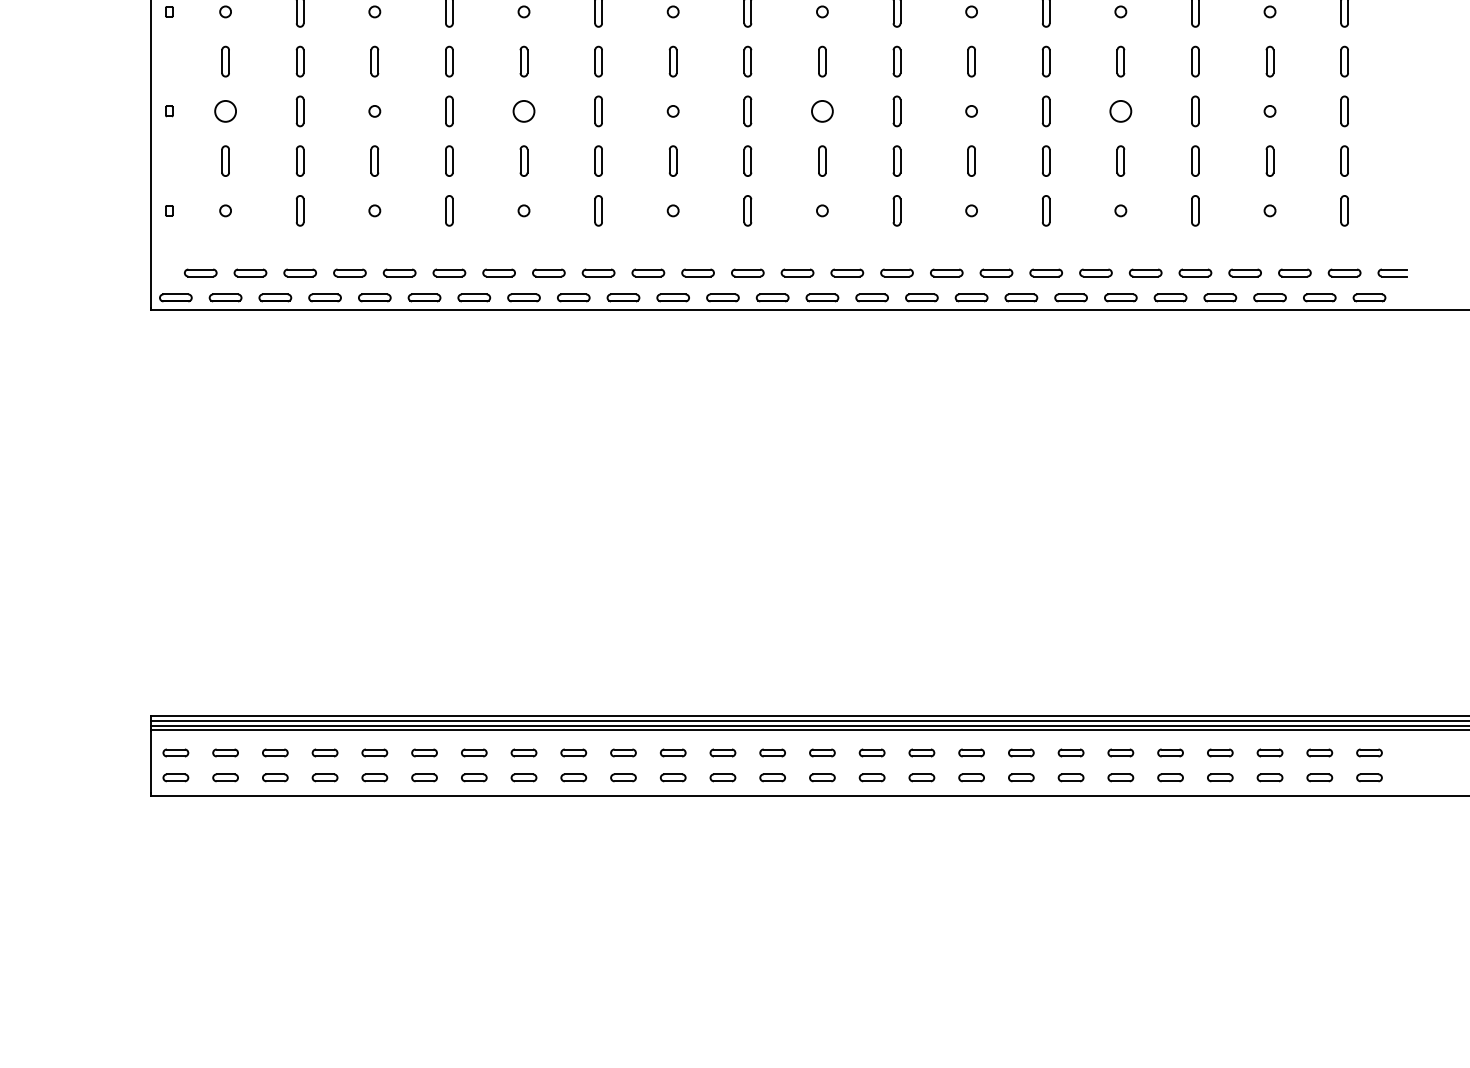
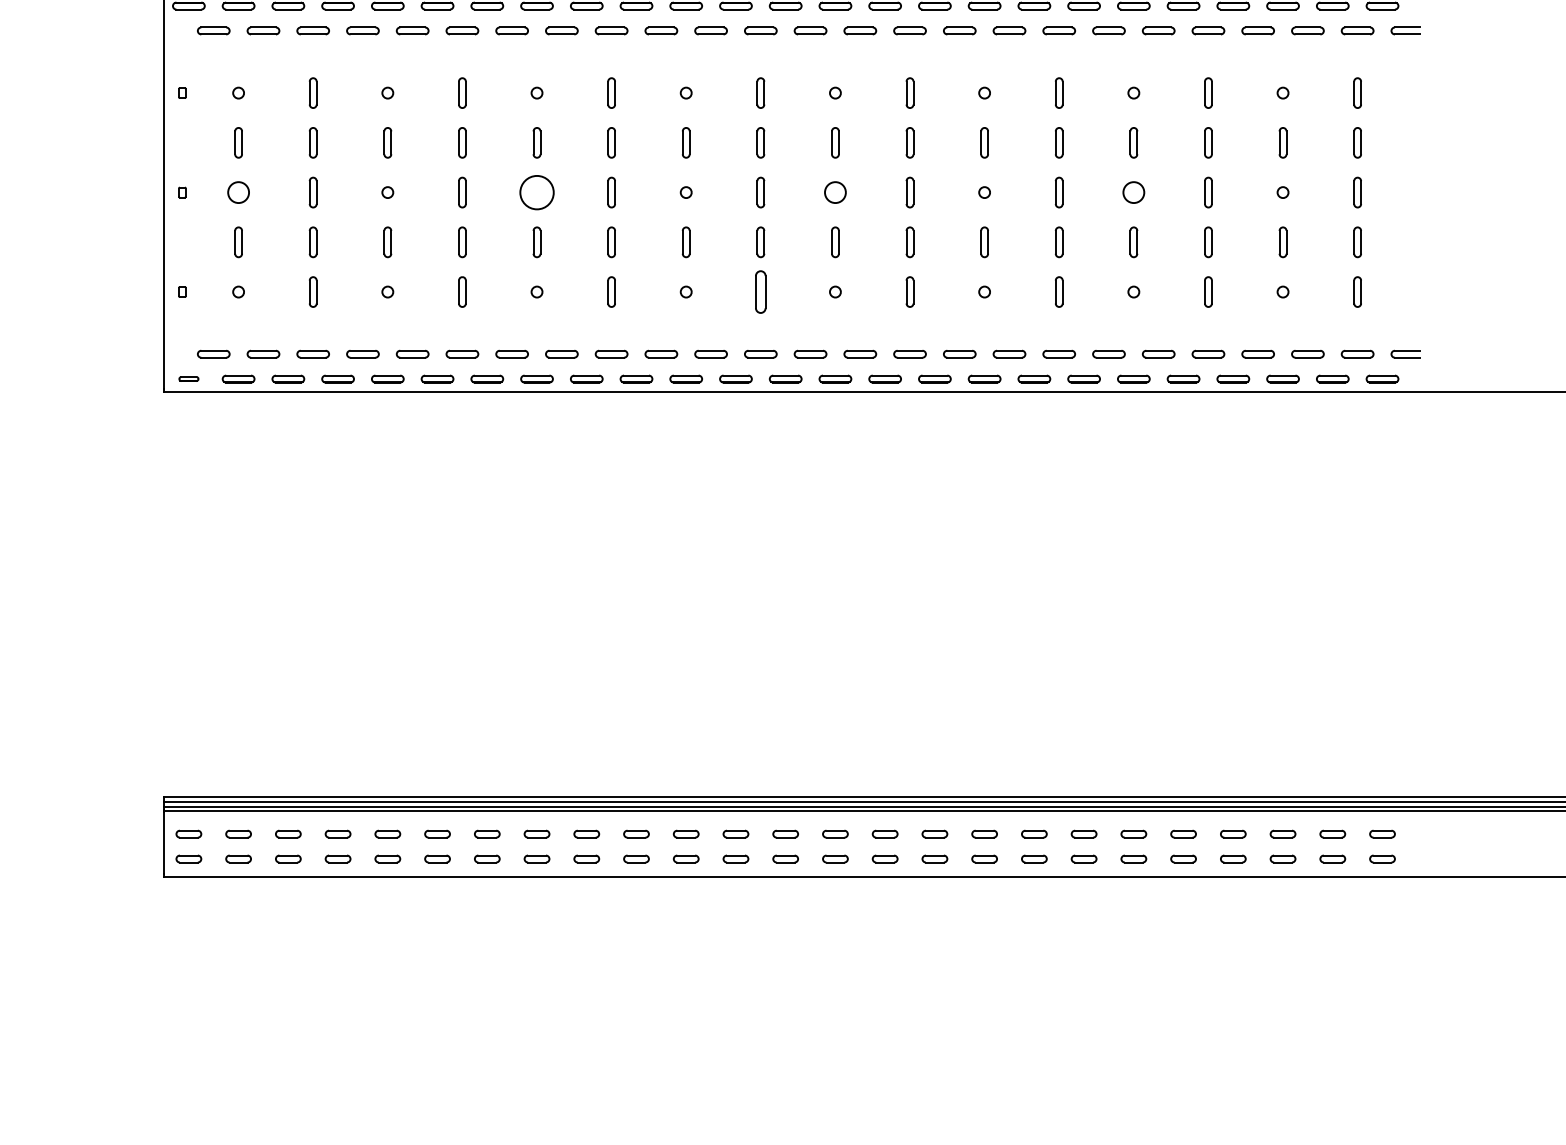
circle: (523, 111) -> (536, 192), size x1.6
part: (747, 210) -> (760, 291), size x1.4
part: (175, 297) -> (188, 378), size x0.6

